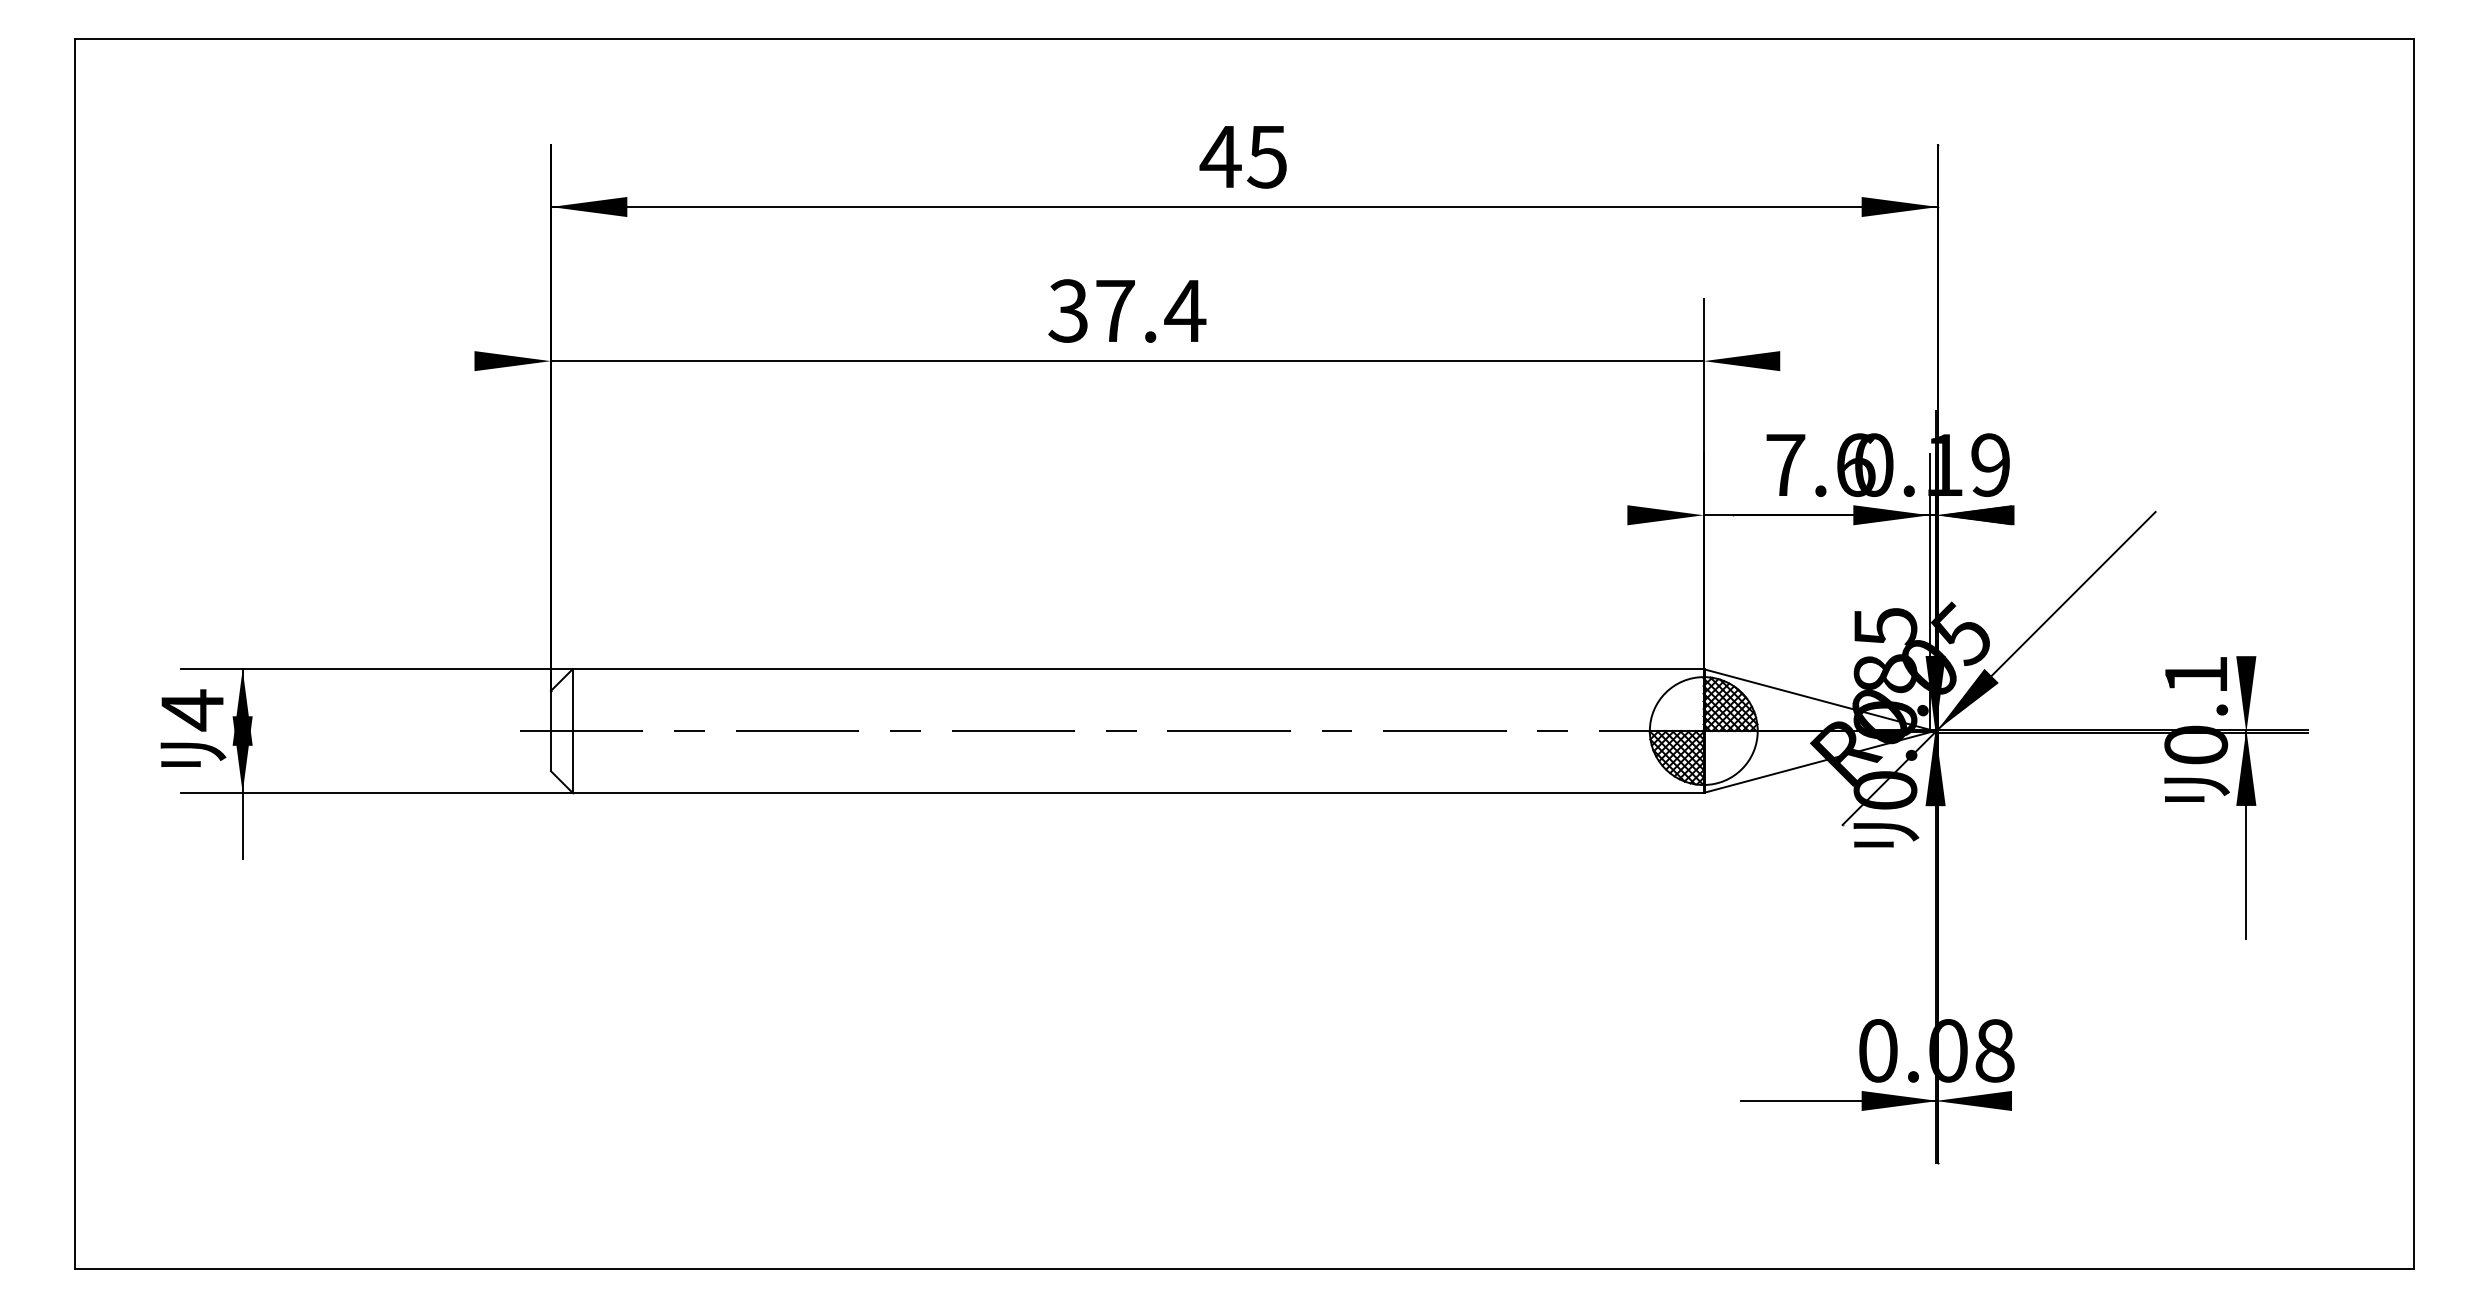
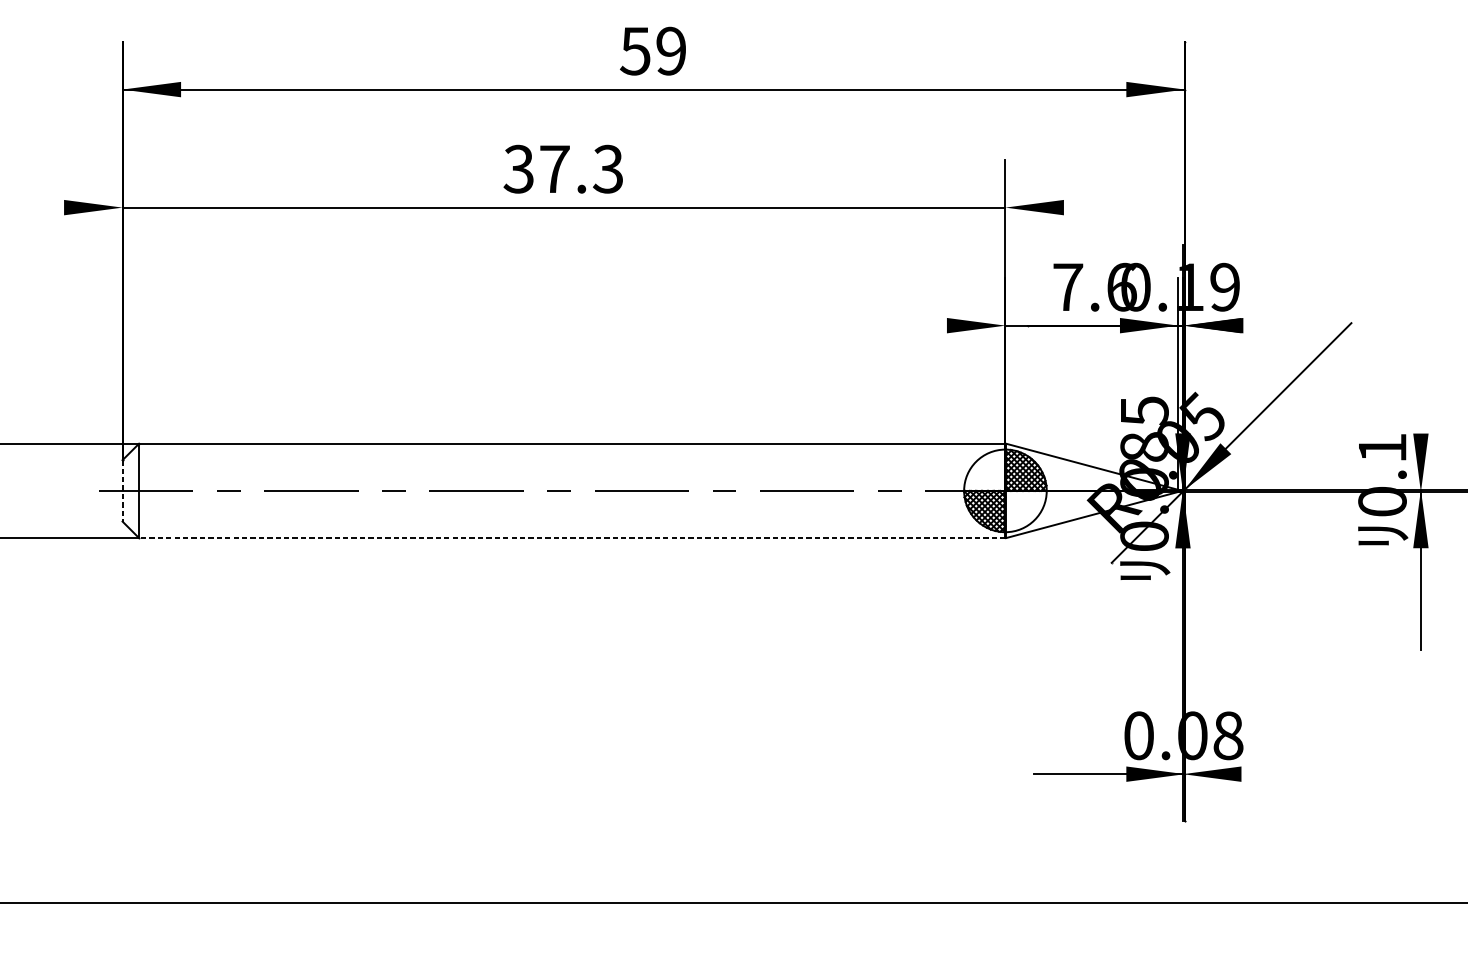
text: (1242, 156) -> (652, 50), 45 -> 59
text: (1185, 310) -> (608, 168), 37.4 -> 37.3
line: (550, 731) -> (122, 491), solid -> dashed
line: (1138, 792) -> (572, 537), solid -> dashed

